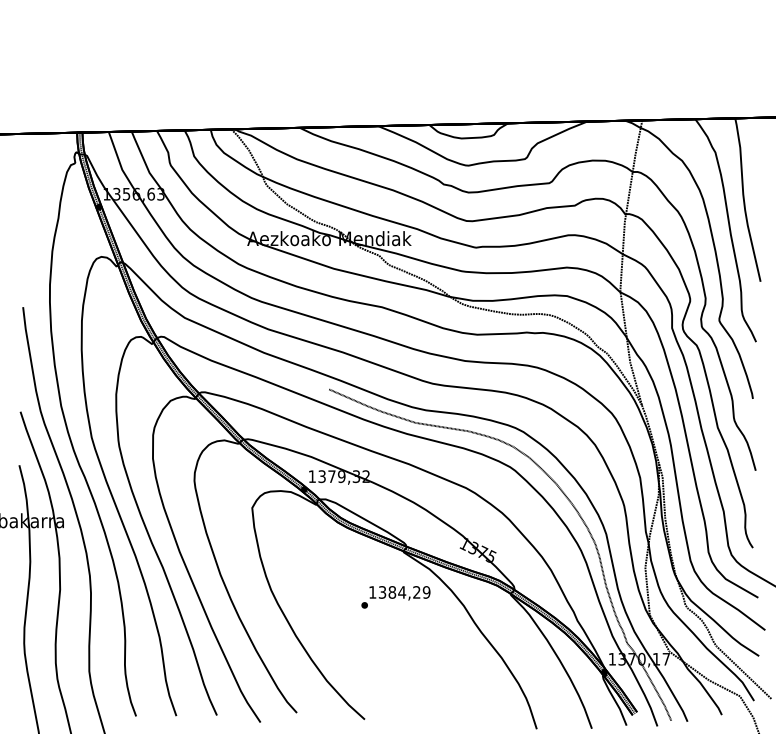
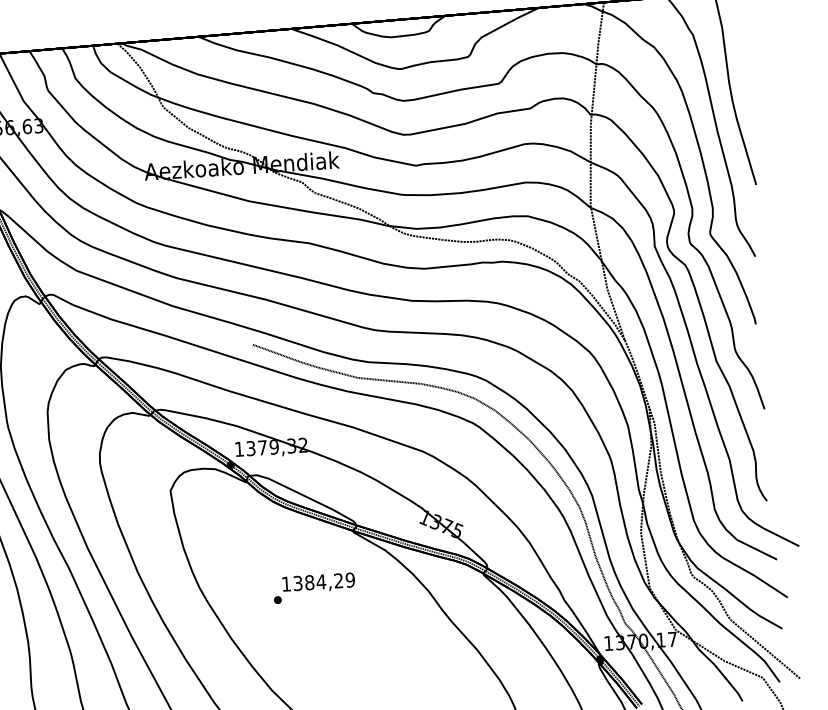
text: (395, 597) -> (313, 588), moved

